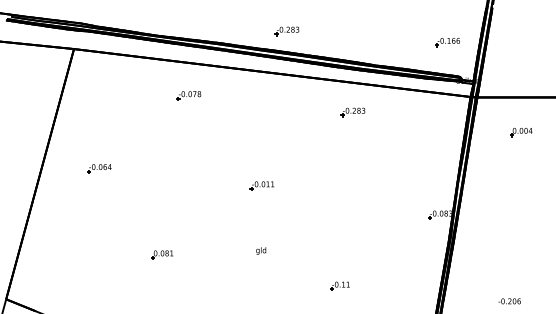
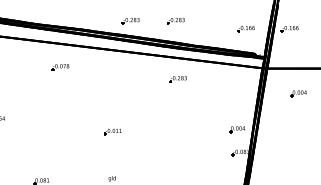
part: (349, 31) -> (175, 21), added
part: (508, 42) -> (289, 29), added
part: (435, 182) -> (237, 129), added

